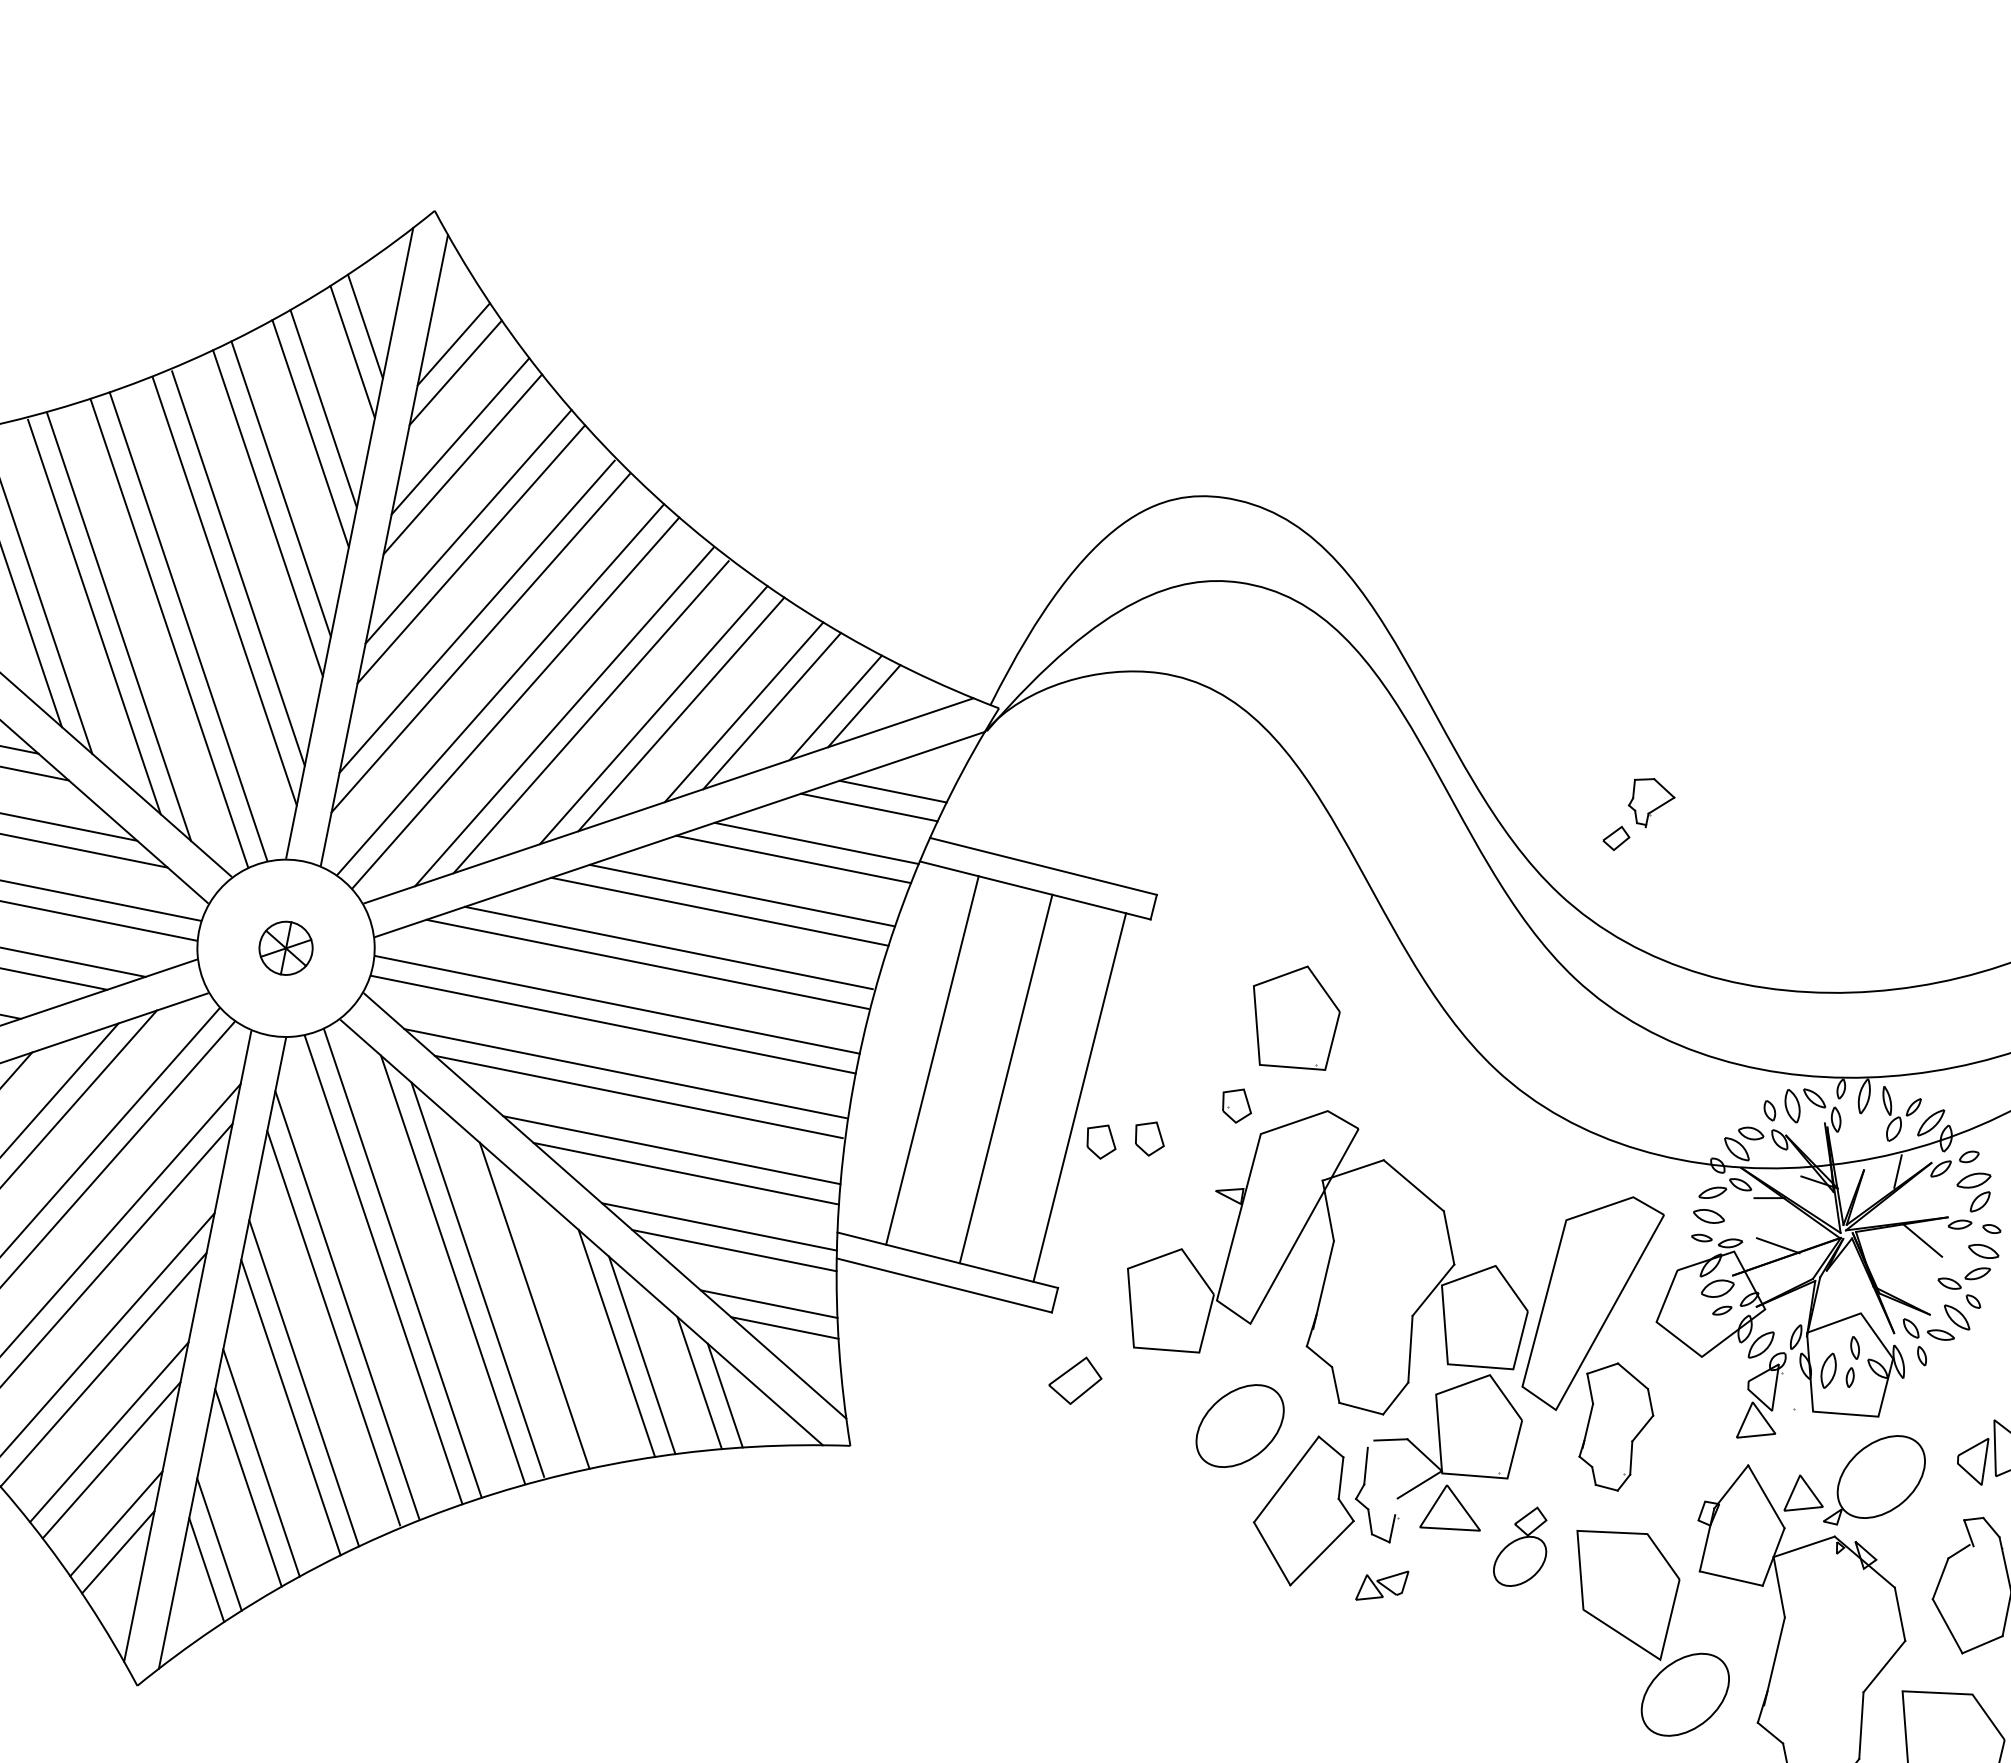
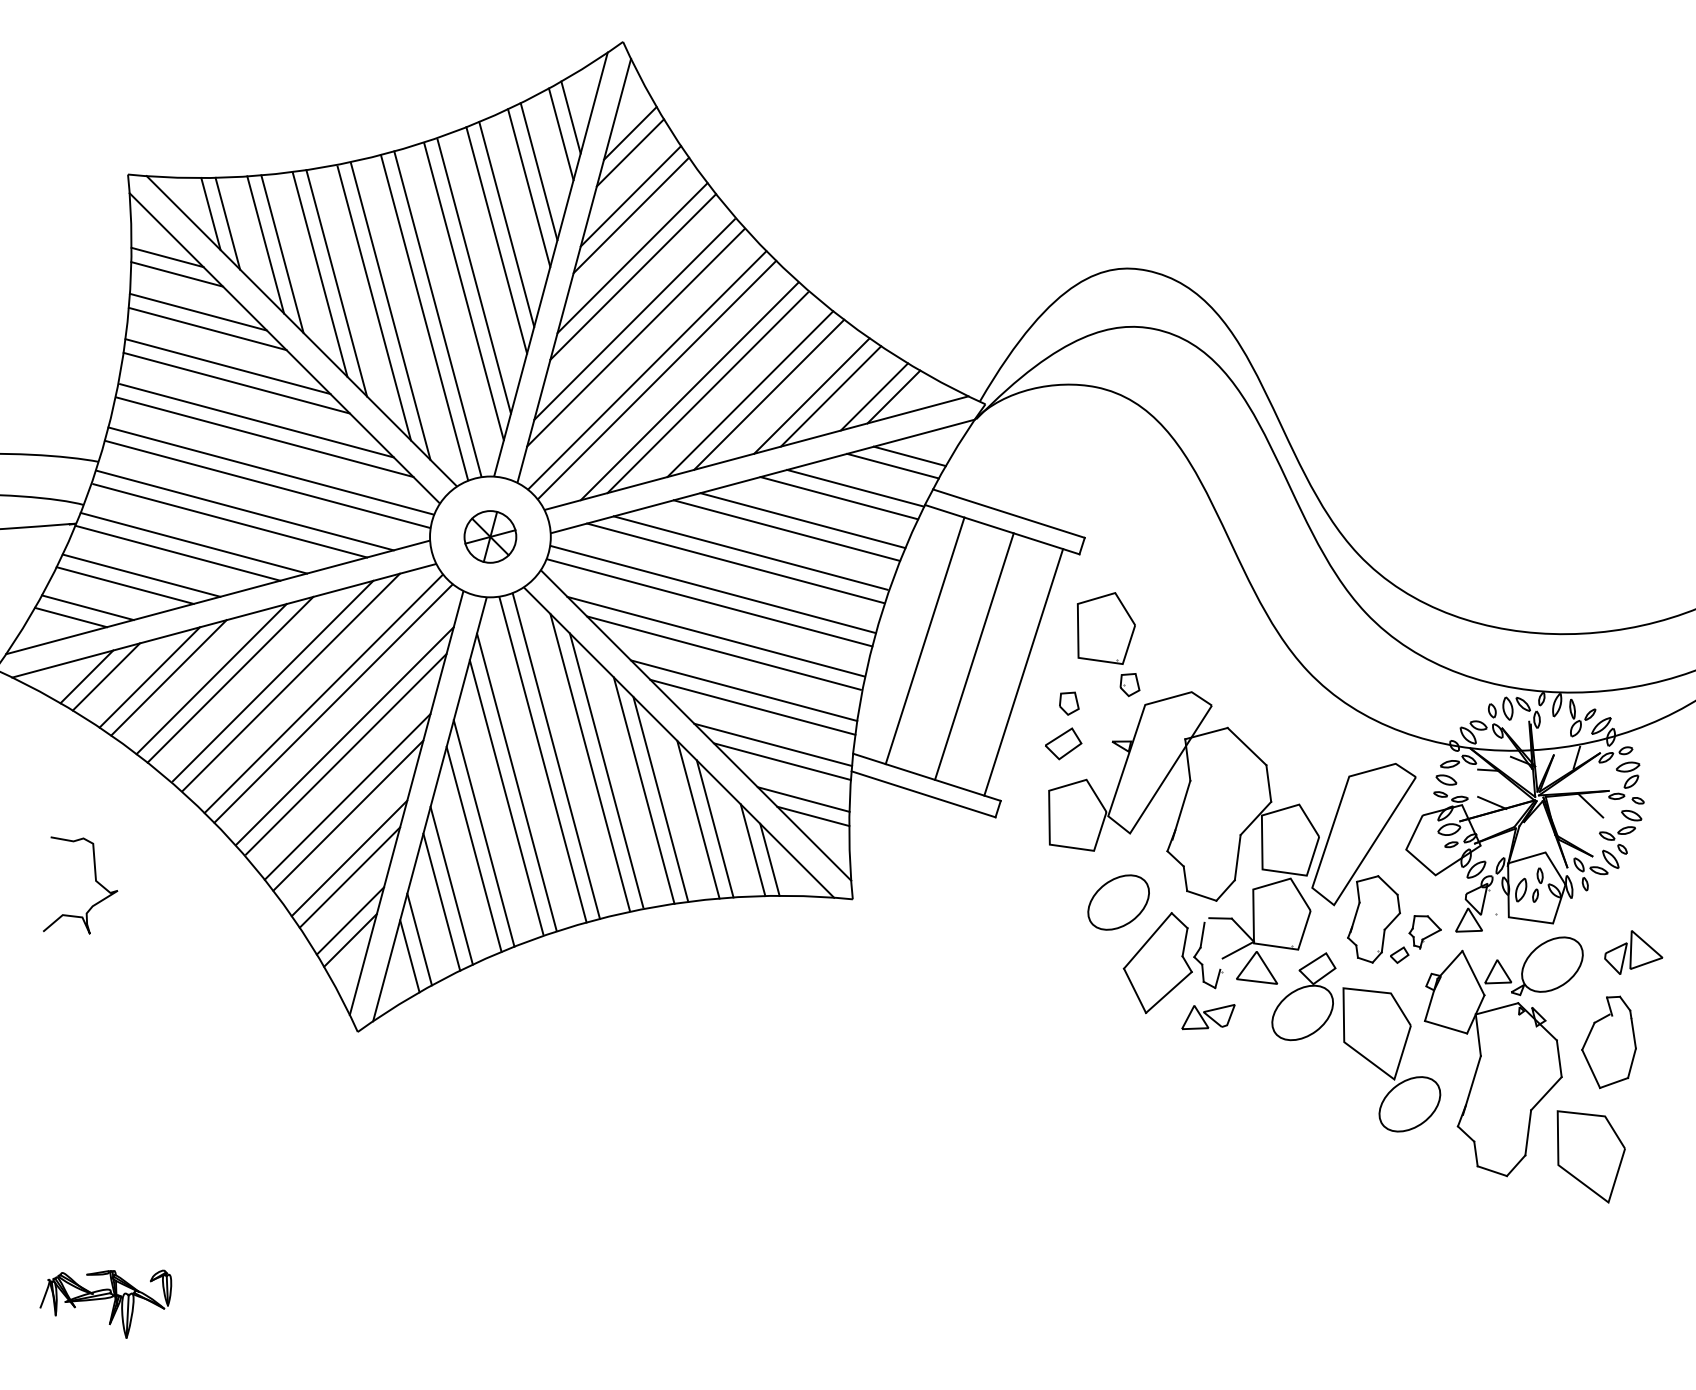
part: (1638, 814) -> (1415, 939), moved
part: (286, 947) -> (490, 536), size x1.43
part: (1298, 1019) -> (1106, 628), moved
part: (1101, 1142) -> (1036, 703), removed
line: (559, 1315) -> (660, 798), added
part: (1075, 1380) -> (1063, 743), moved
part: (1519, 1546) -> (1303, 996), size x1.67
part: (1382, 1586) -> (1208, 1017), size x1.43

